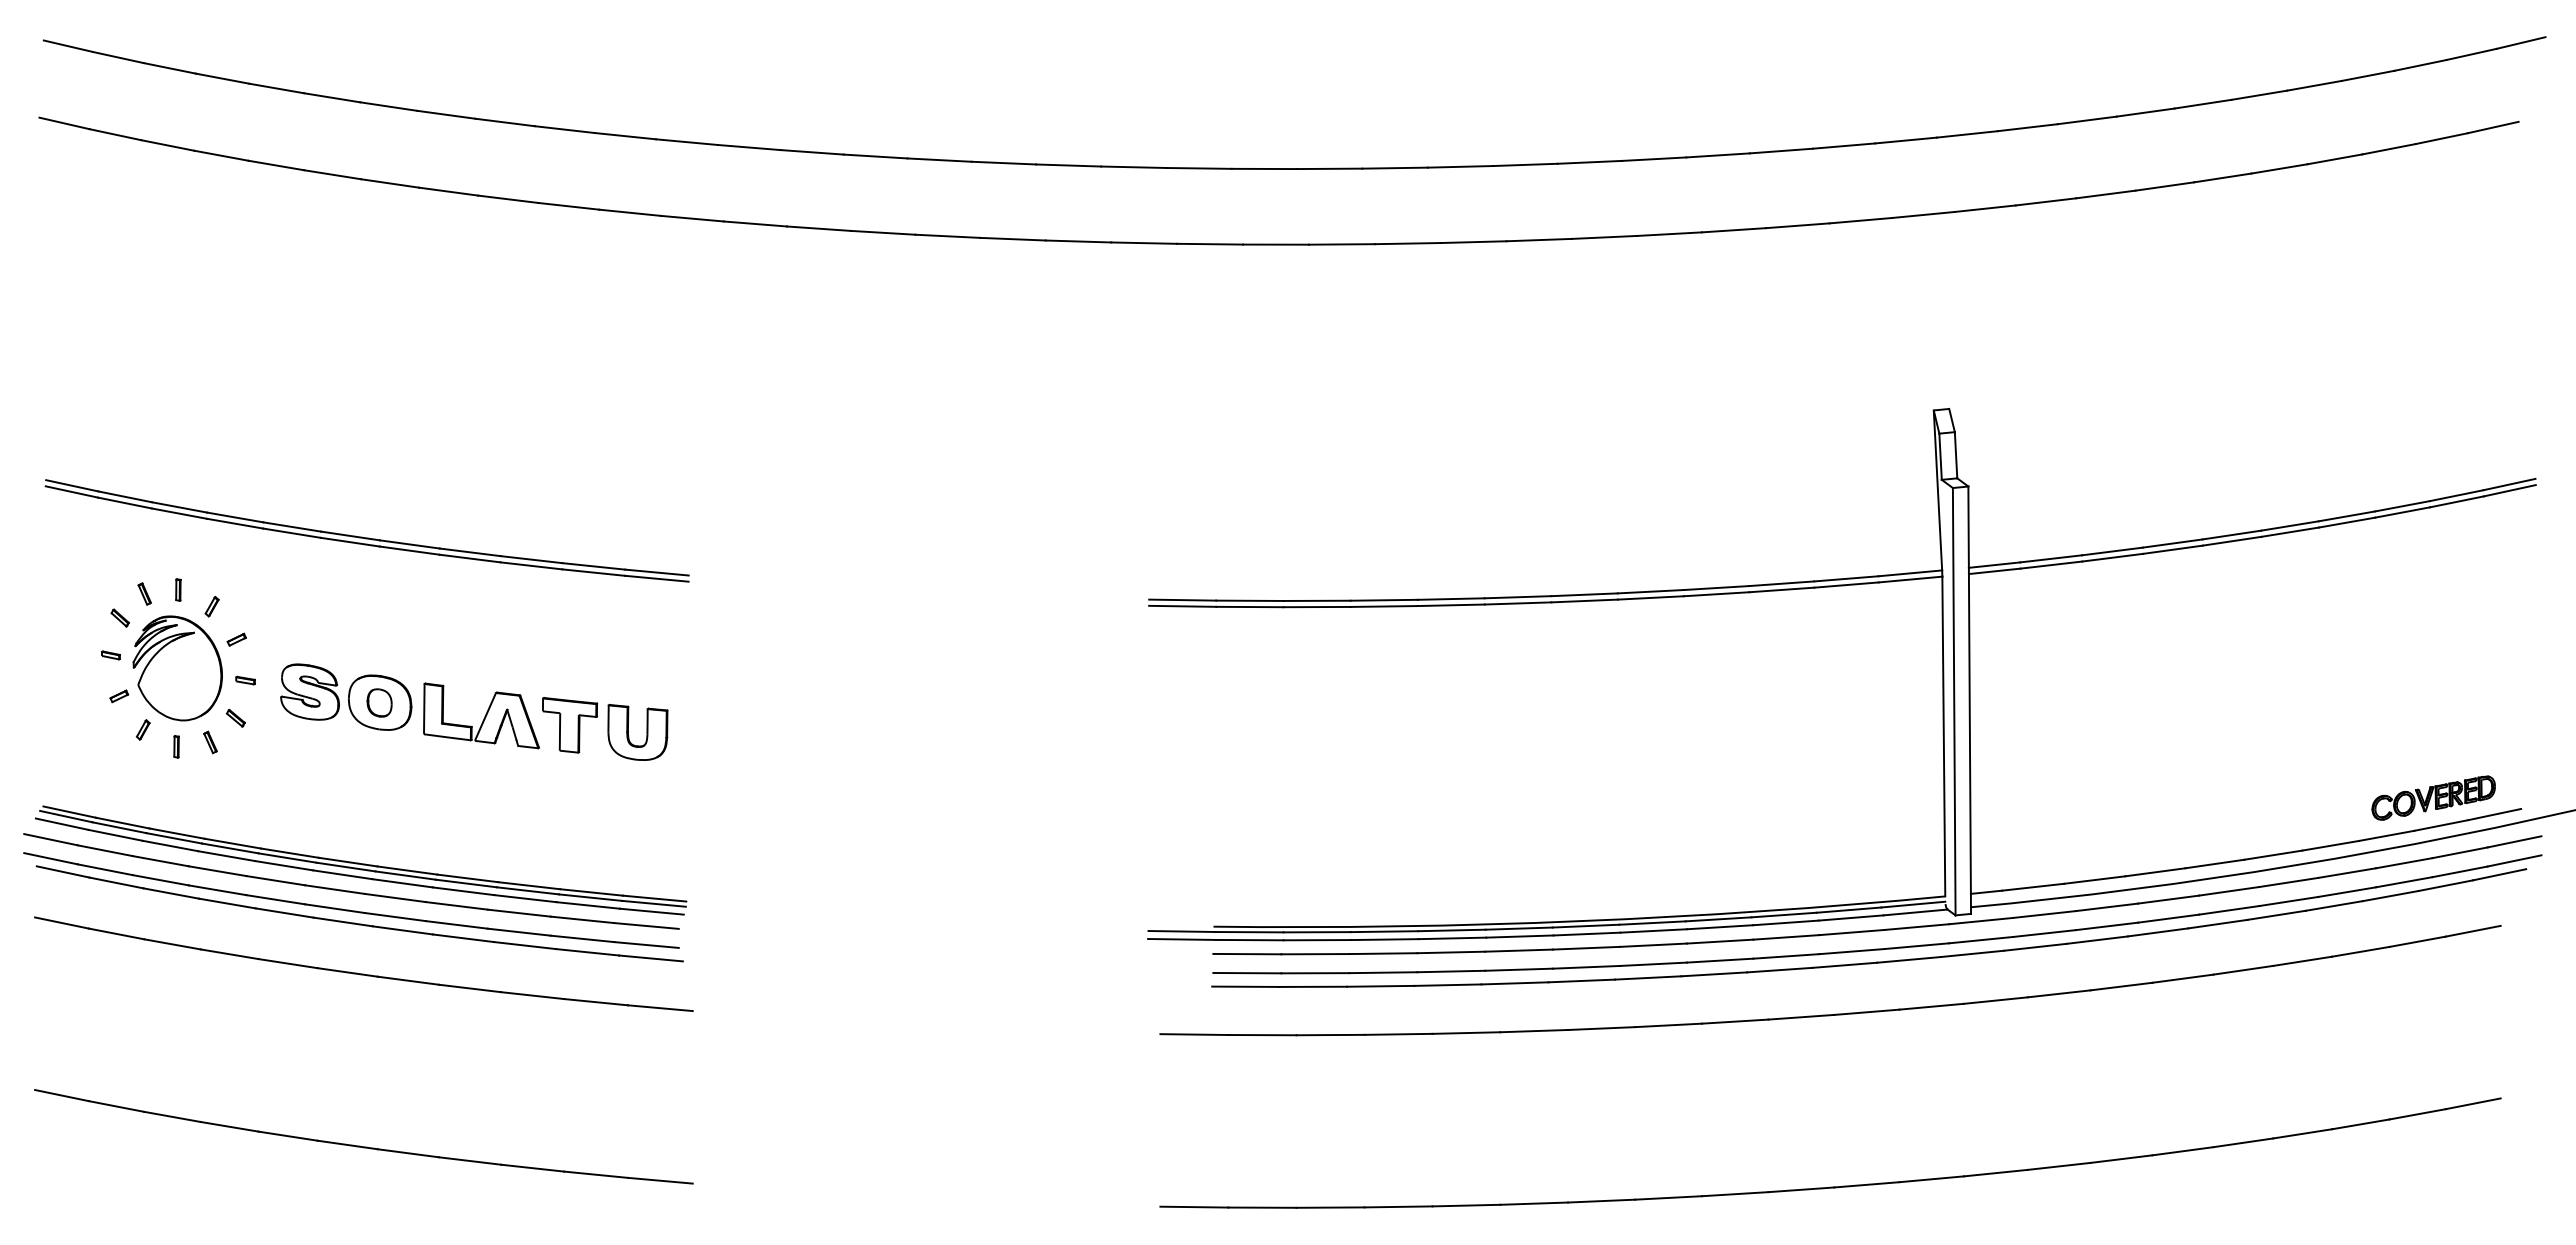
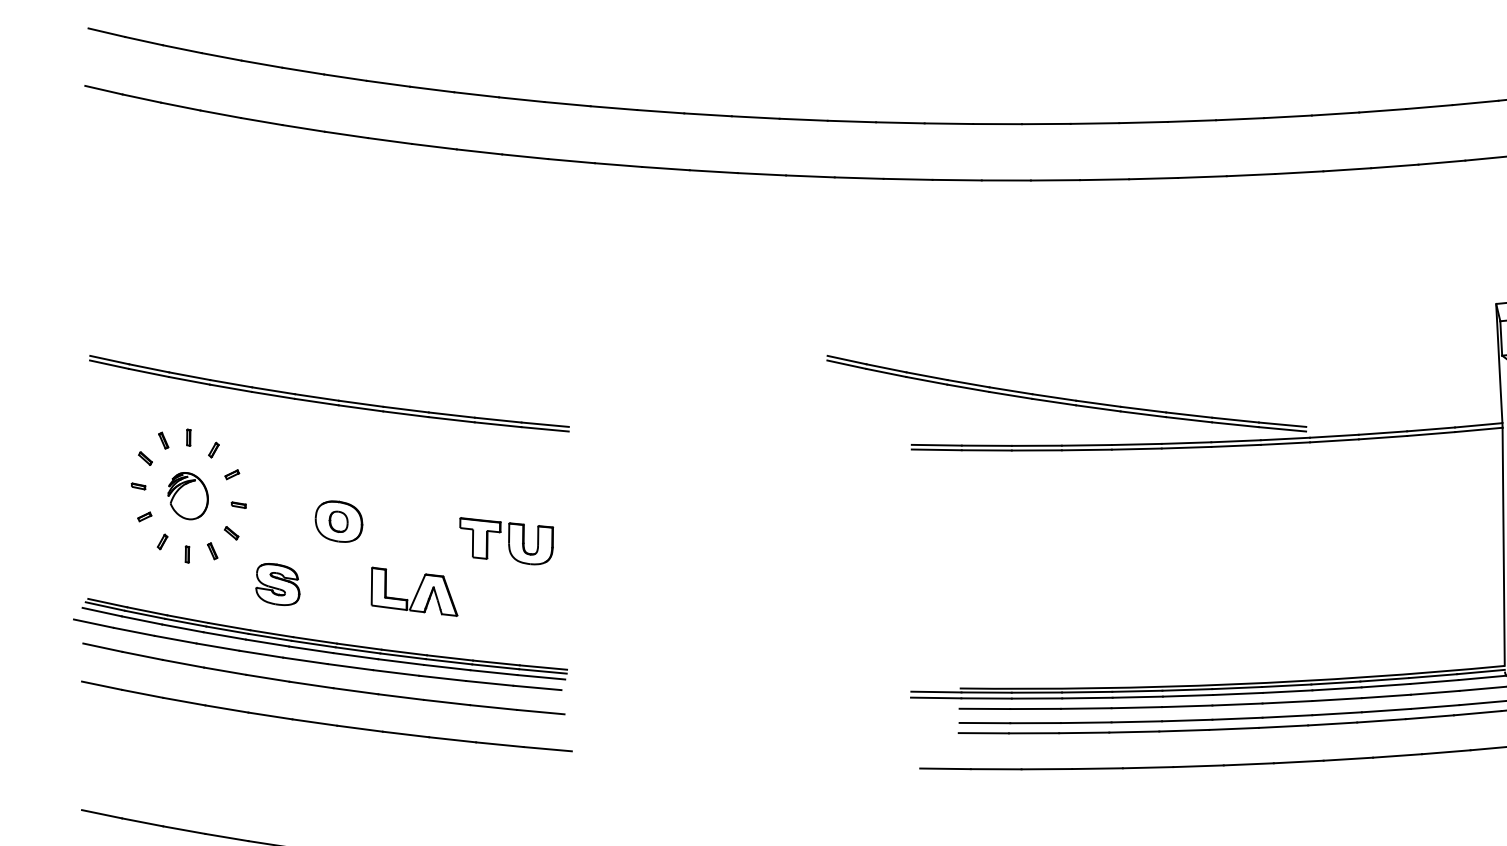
part: (1356, 537) -> (1066, 398), added
part: (177, 668) -> (188, 496), size x0.6
part: (310, 691) -> (278, 584), moved
part: (481, 715) -> (414, 591), moved
part: (349, 909) -> (316, 675), removed

